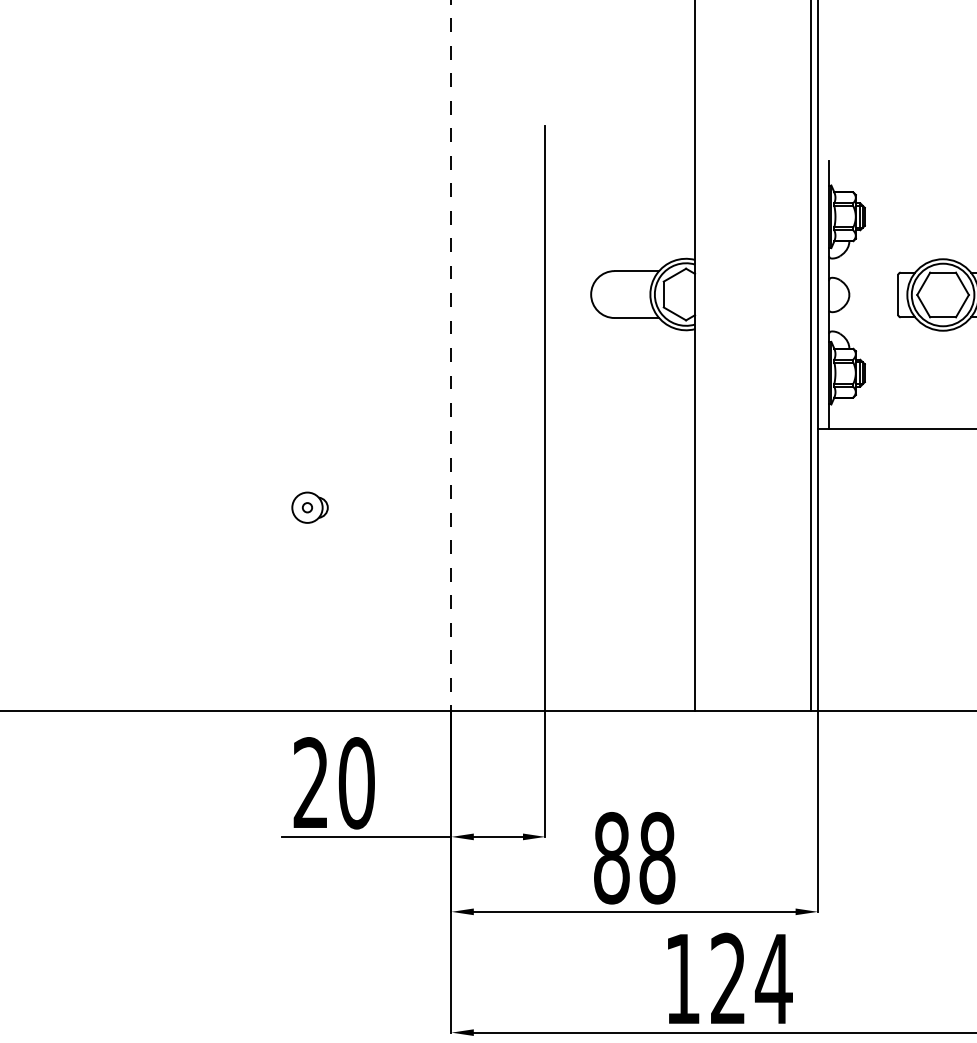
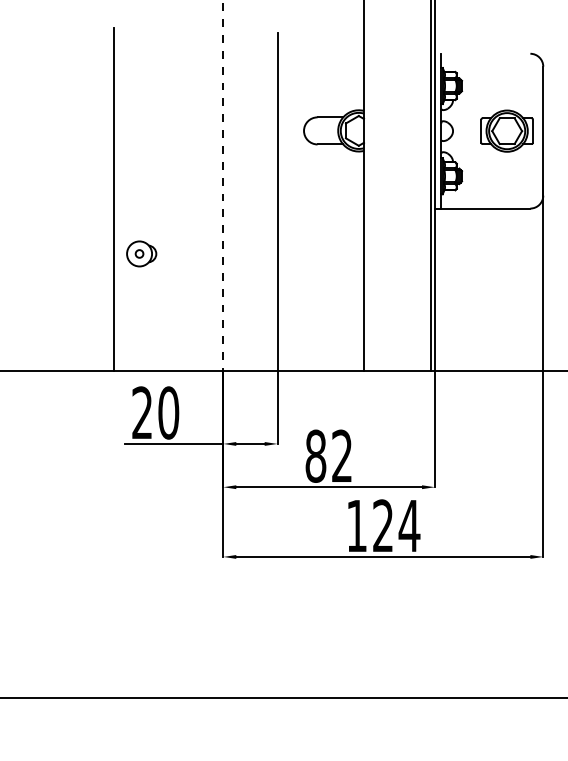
line: (261, 413) -> (113, 199), added
part: (309, 506) -> (141, 253), size x1.43
text: (657, 856) -> (342, 455), 88 -> 82

